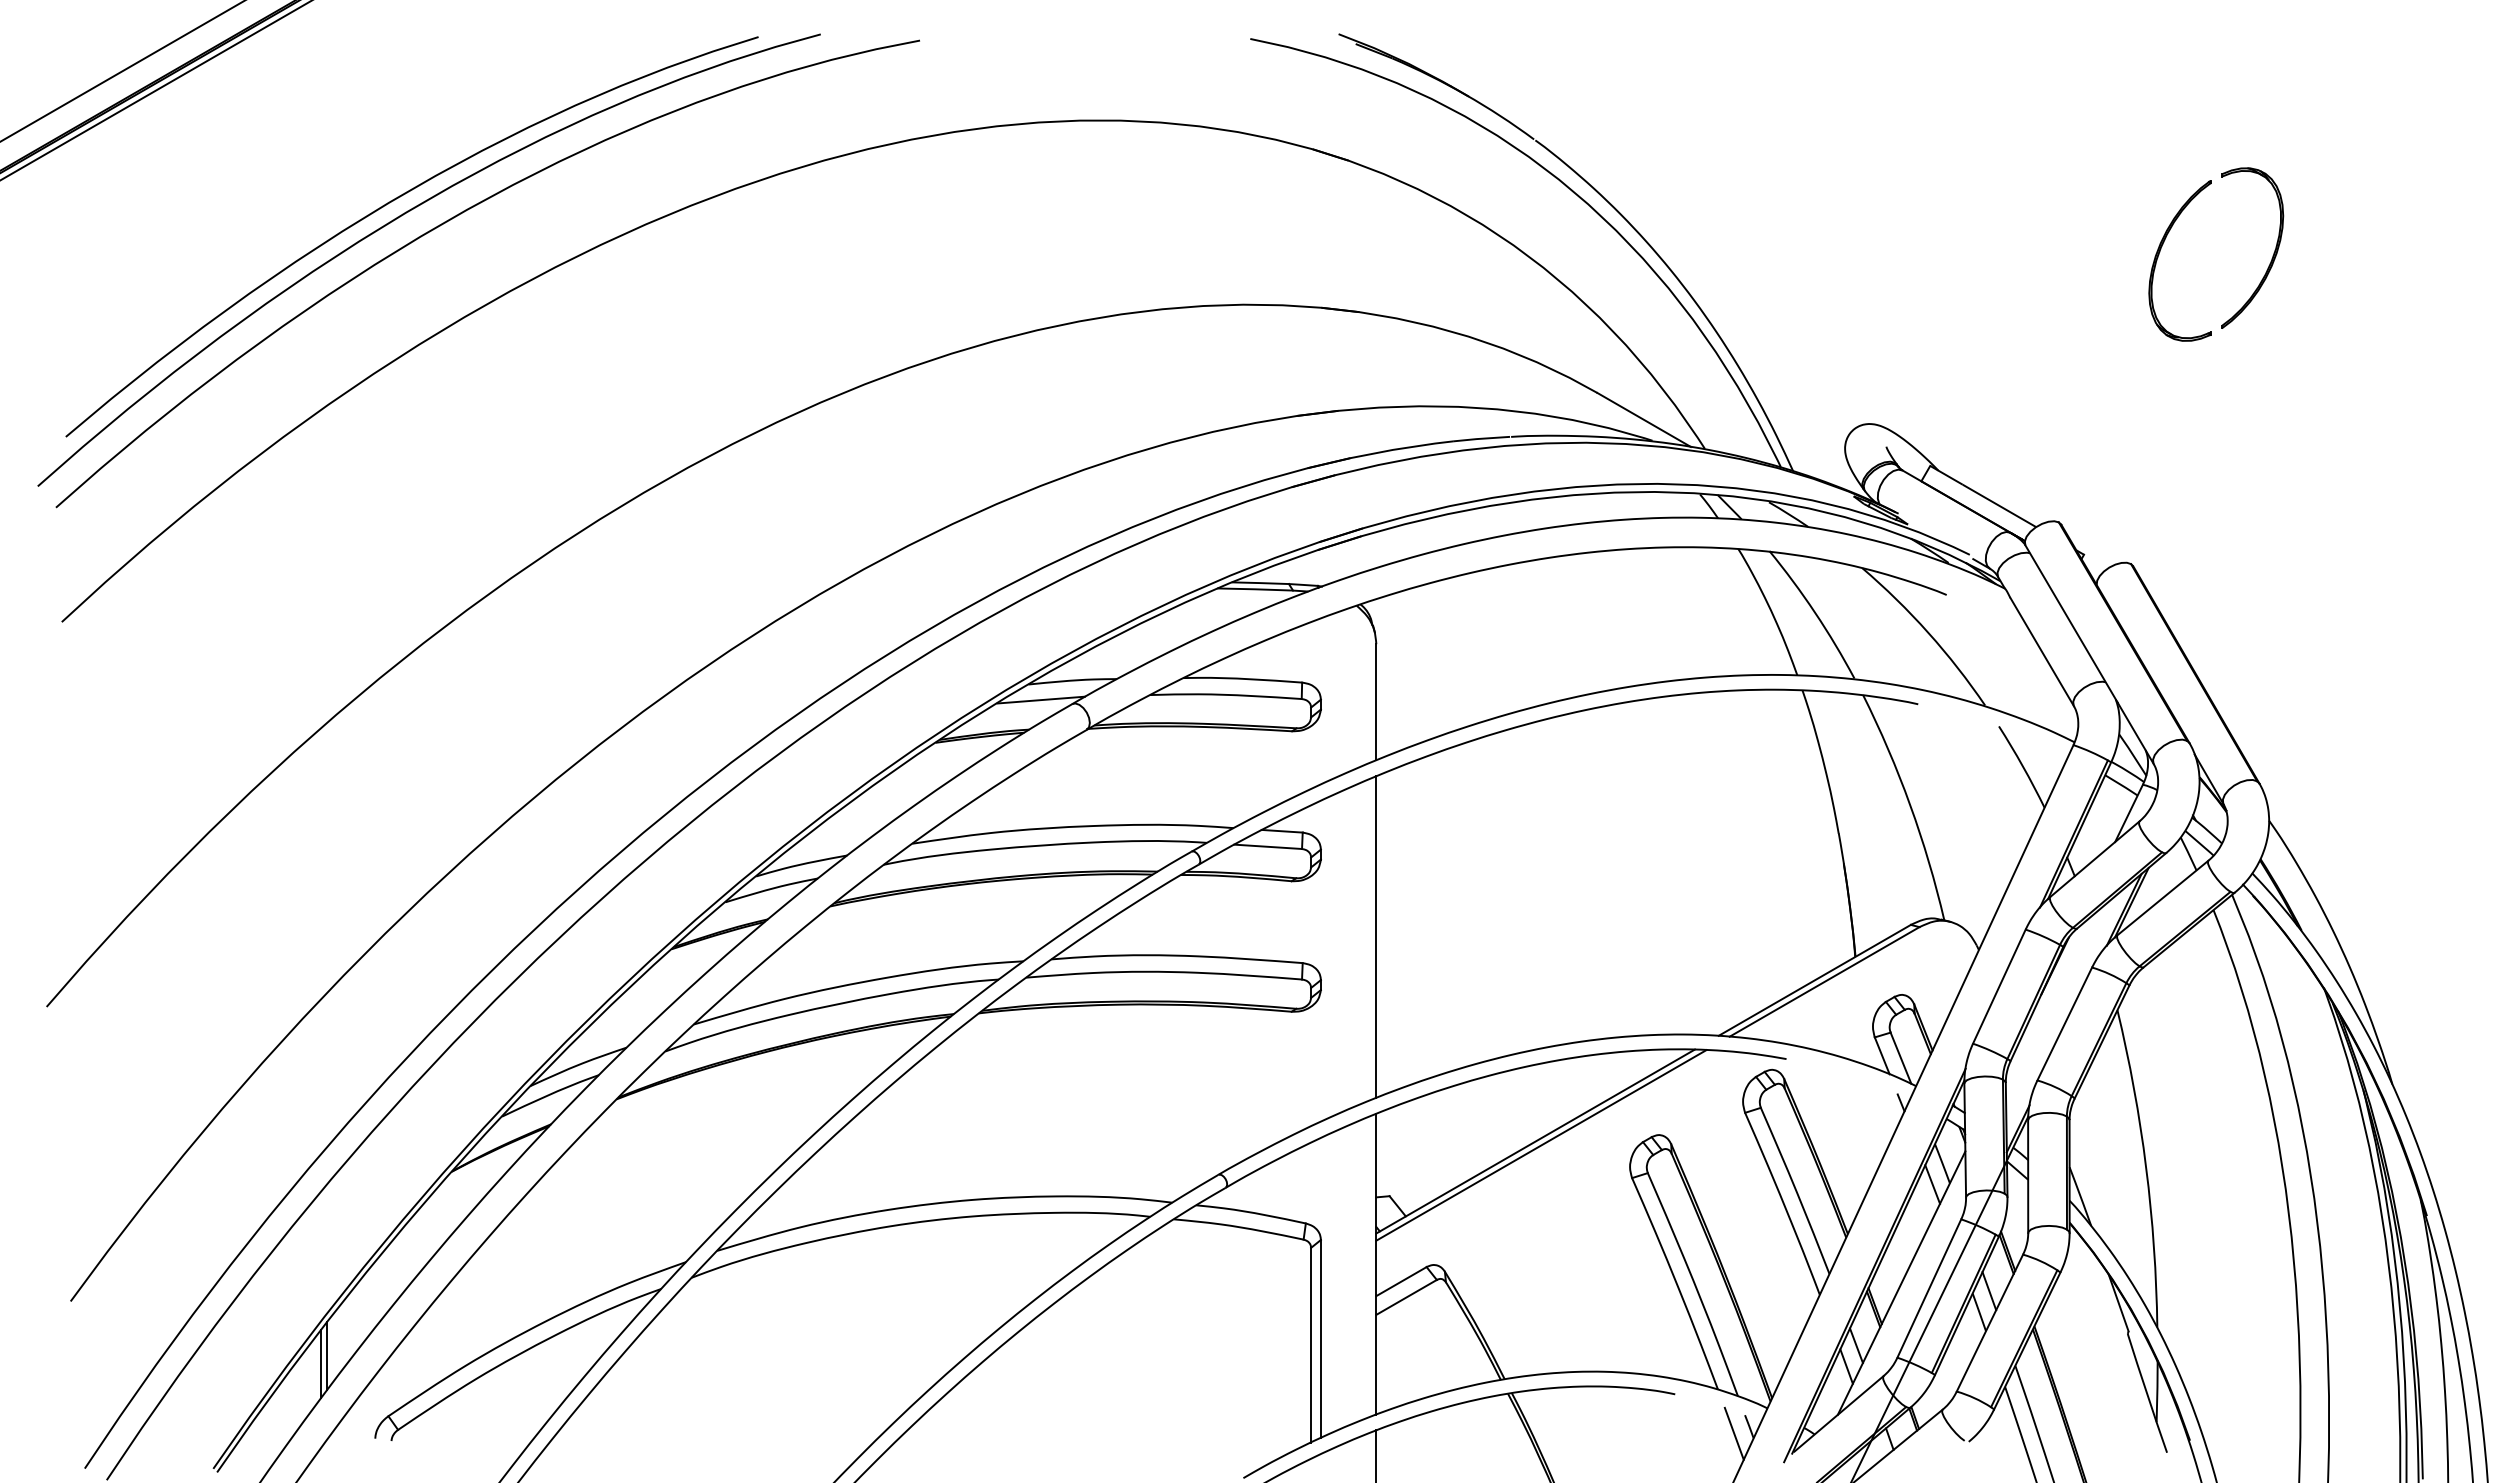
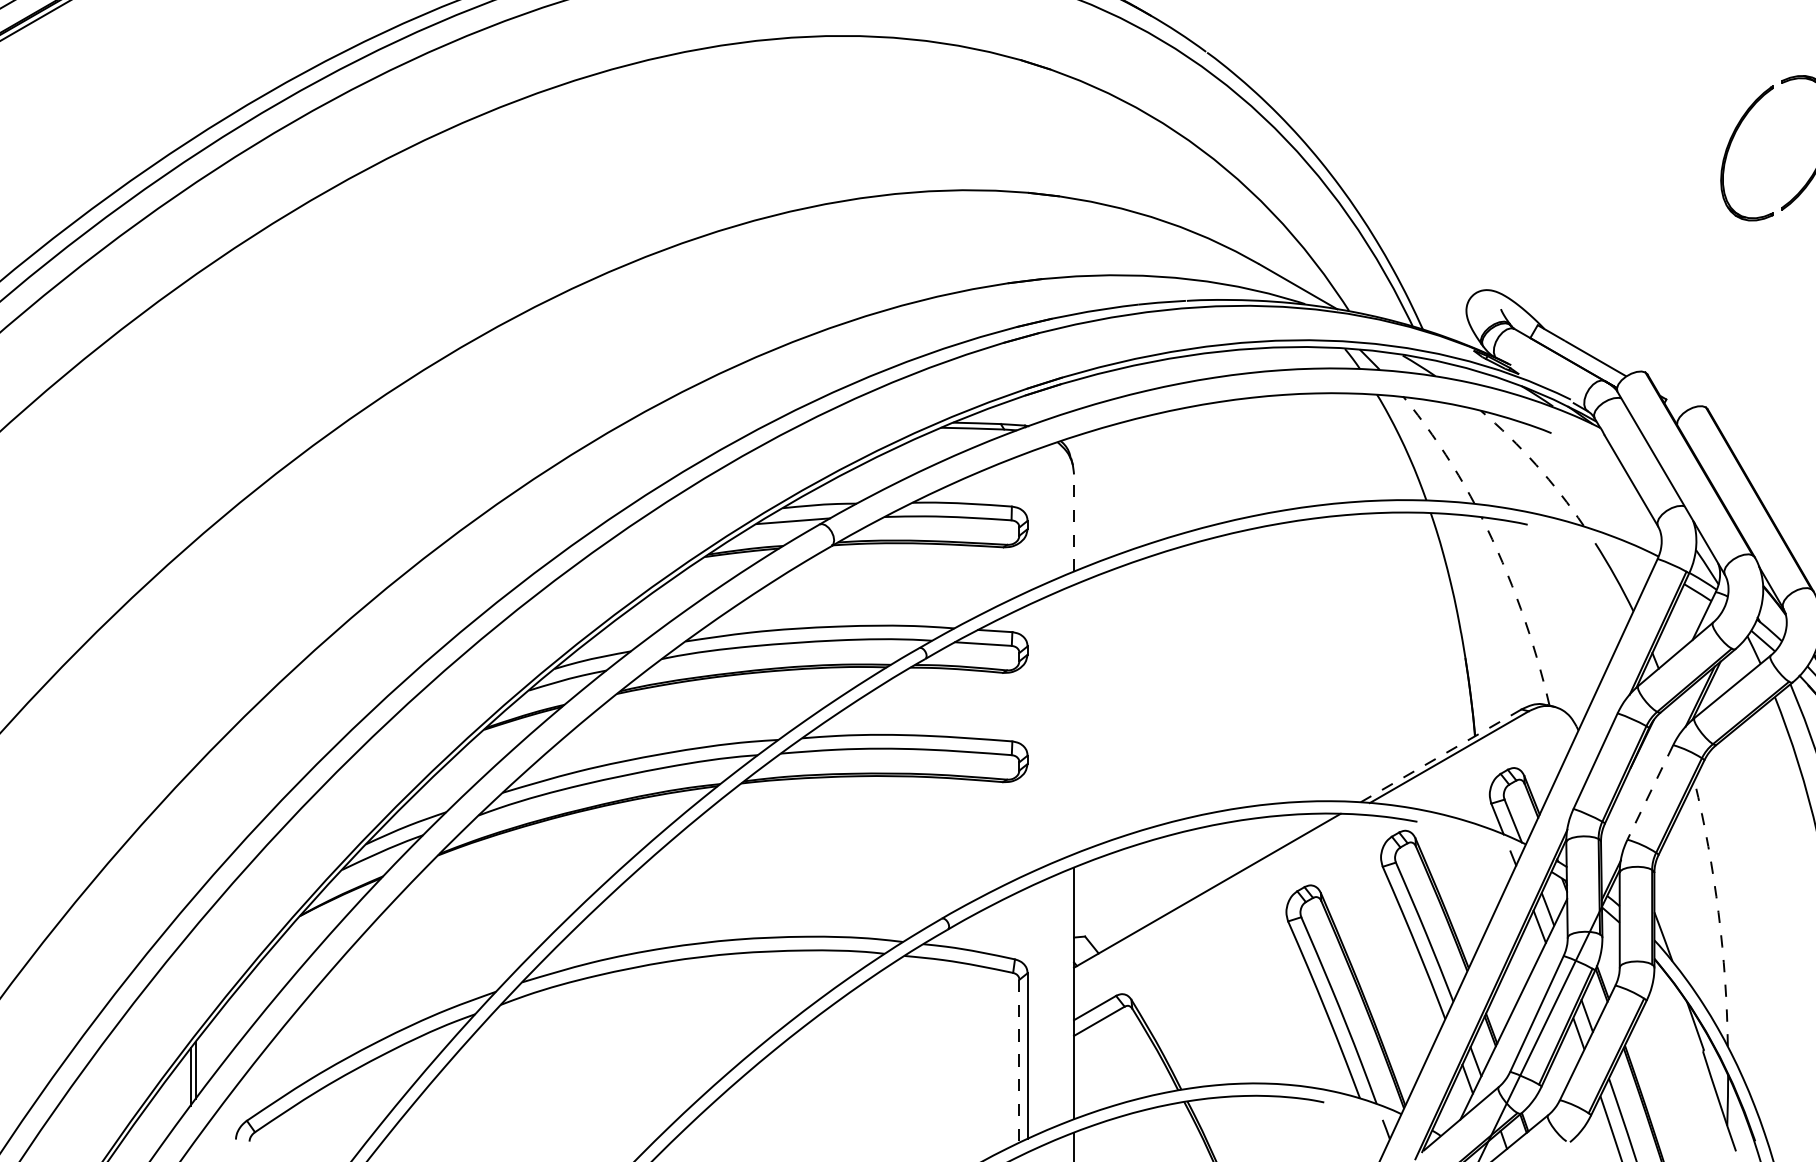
arc: (1815, 612) -> (1441, 447), solid -> dashed
arc: (1928, 632) -> (1536, 464), solid -> dashed
line: (1376, 701) -> (1074, 522), solid -> dashed
arc: (1910, 805) -> (1521, 609), solid -> dashed
line: (1376, 936) -> (1074, 719), removed
line: (1814, 980) -> (1440, 755), solid -> dashed
line: (2064, 1024) -> (1650, 792), solid -> dashed
line: (1541, 1145) -> (1212, 894), removed
arc: (2146, 1167) -> (1718, 912), solid -> dashed
line: (1311, 1345) -> (1019, 1061), solid -> dashed
line: (1733, 1433) -> (1373, 1135), removed

